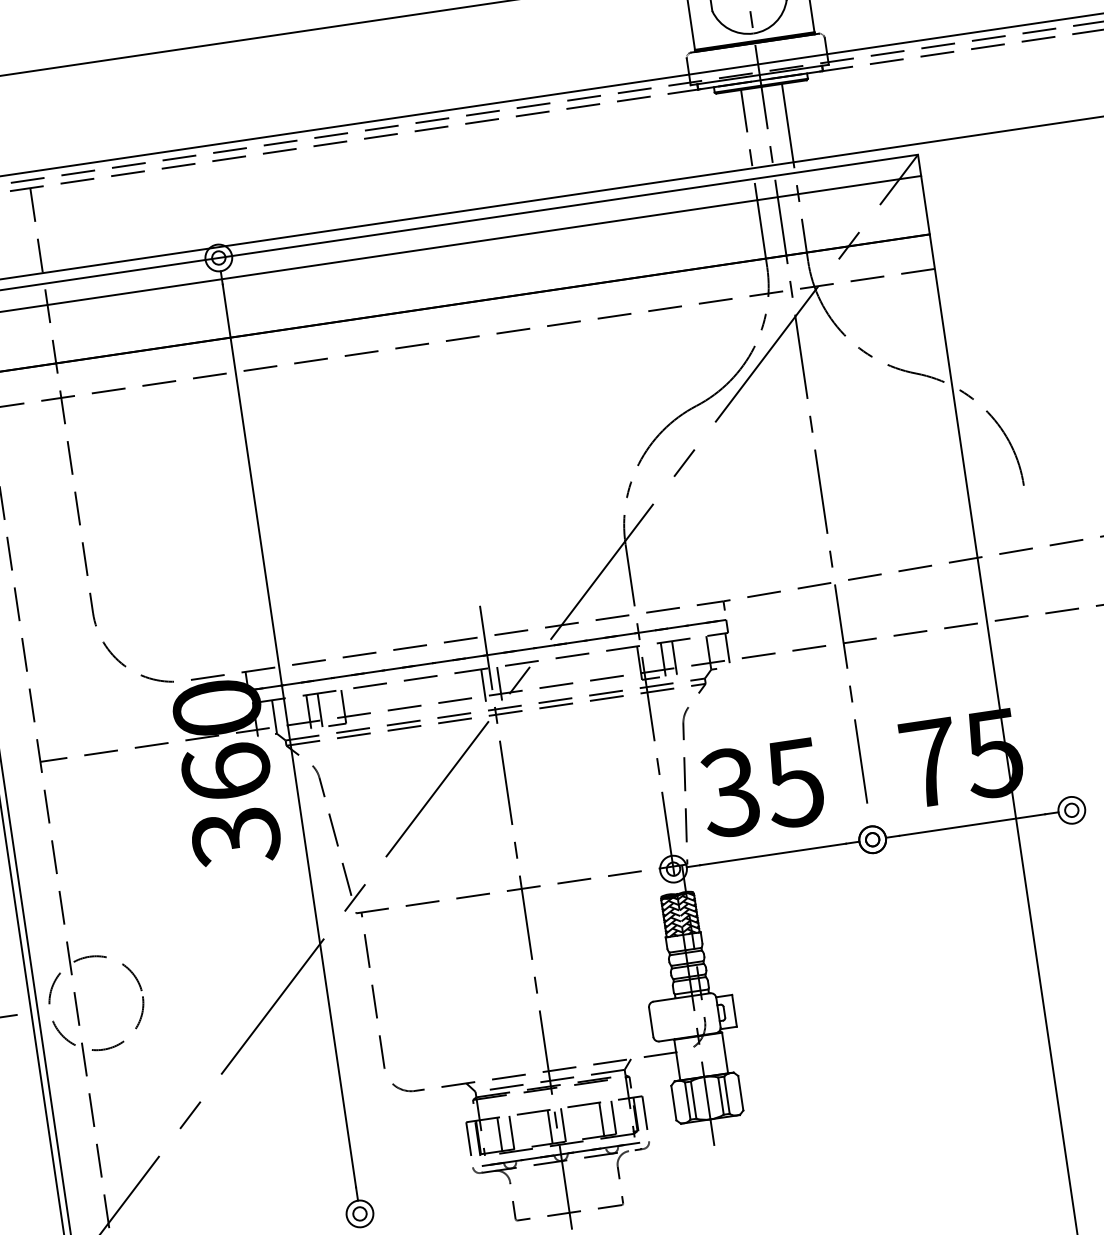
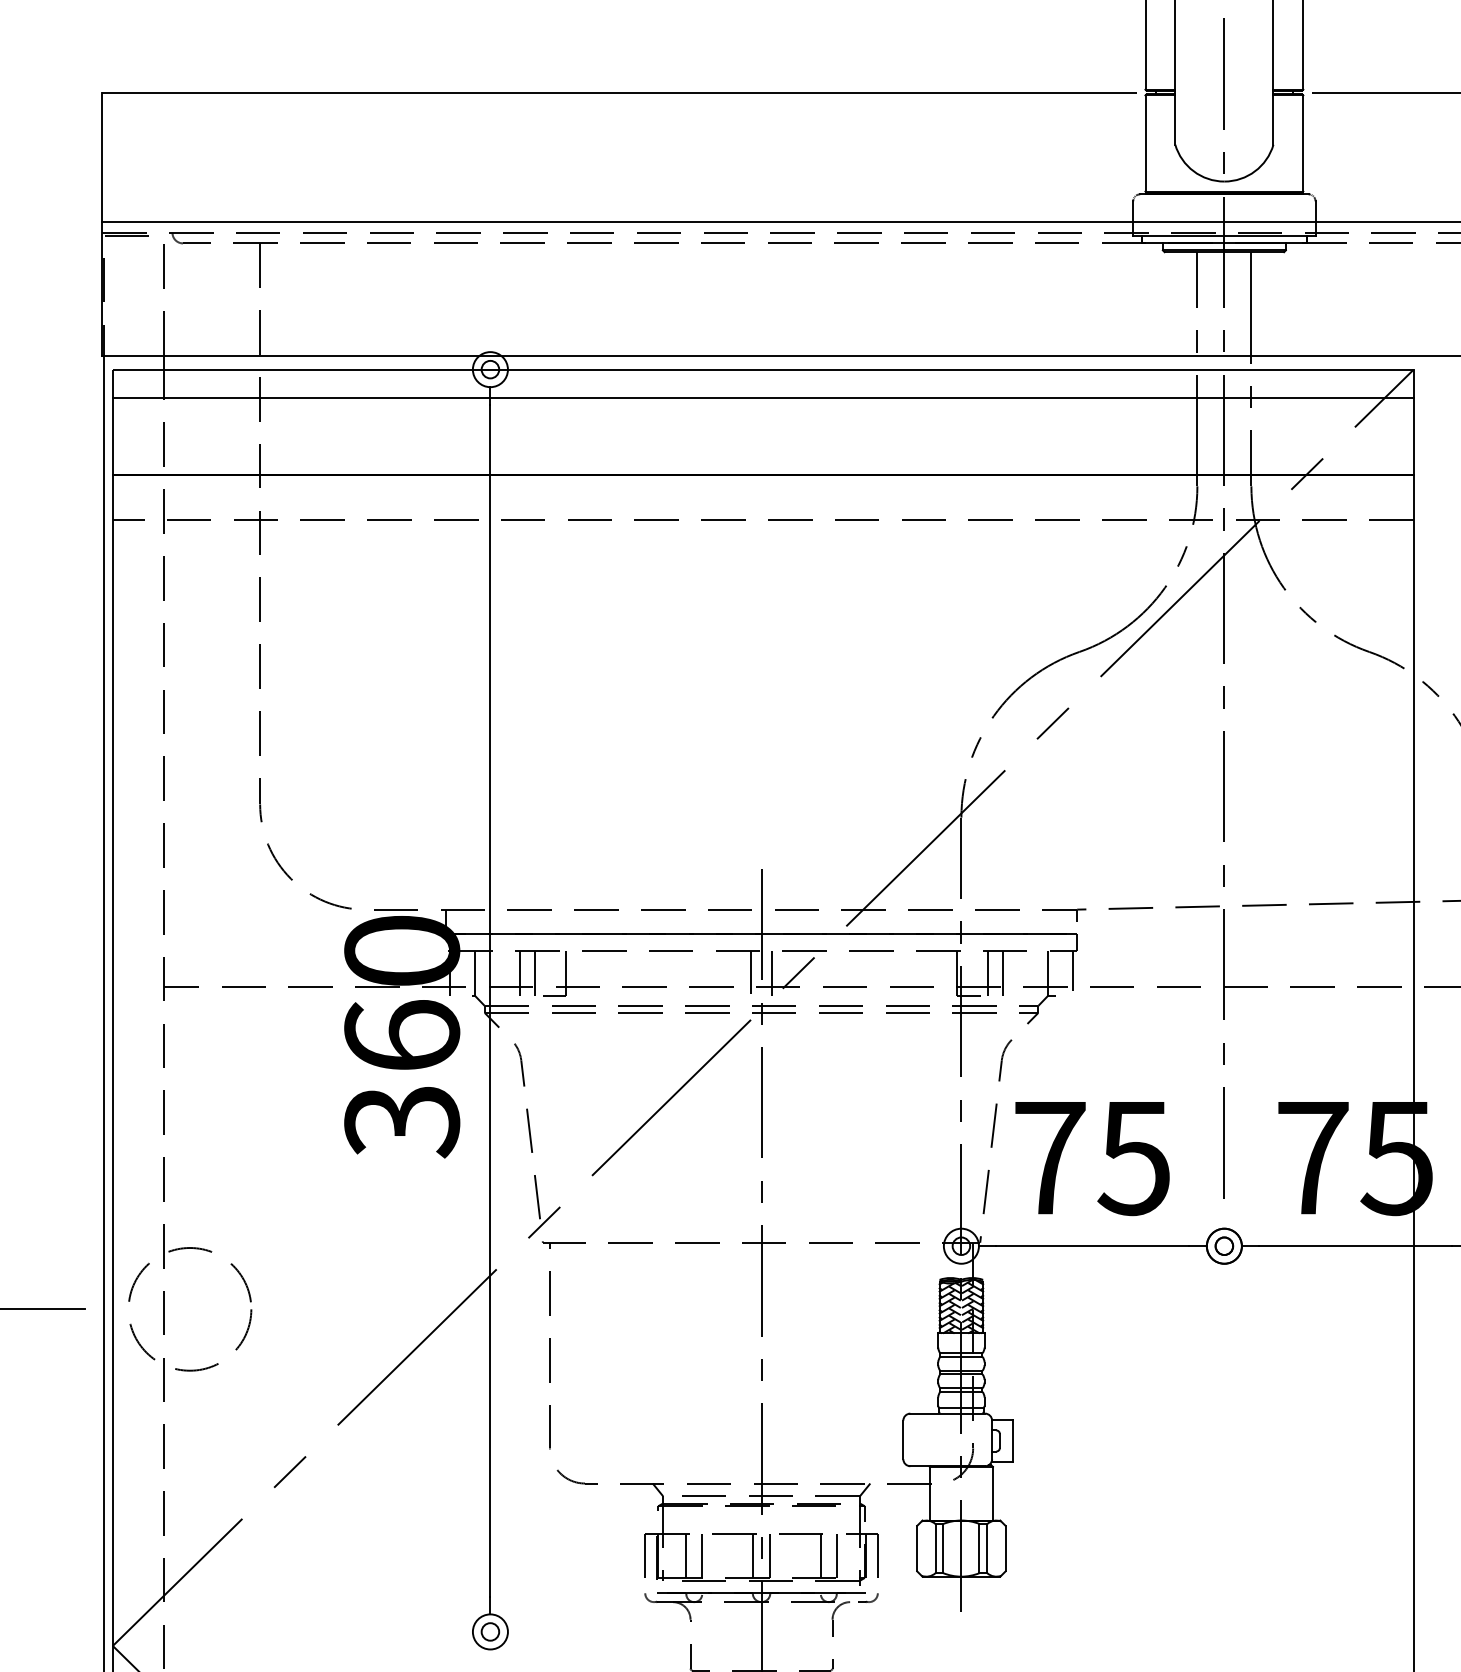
text: (729, 792) -> (1048, 1158), 35 -> 75

